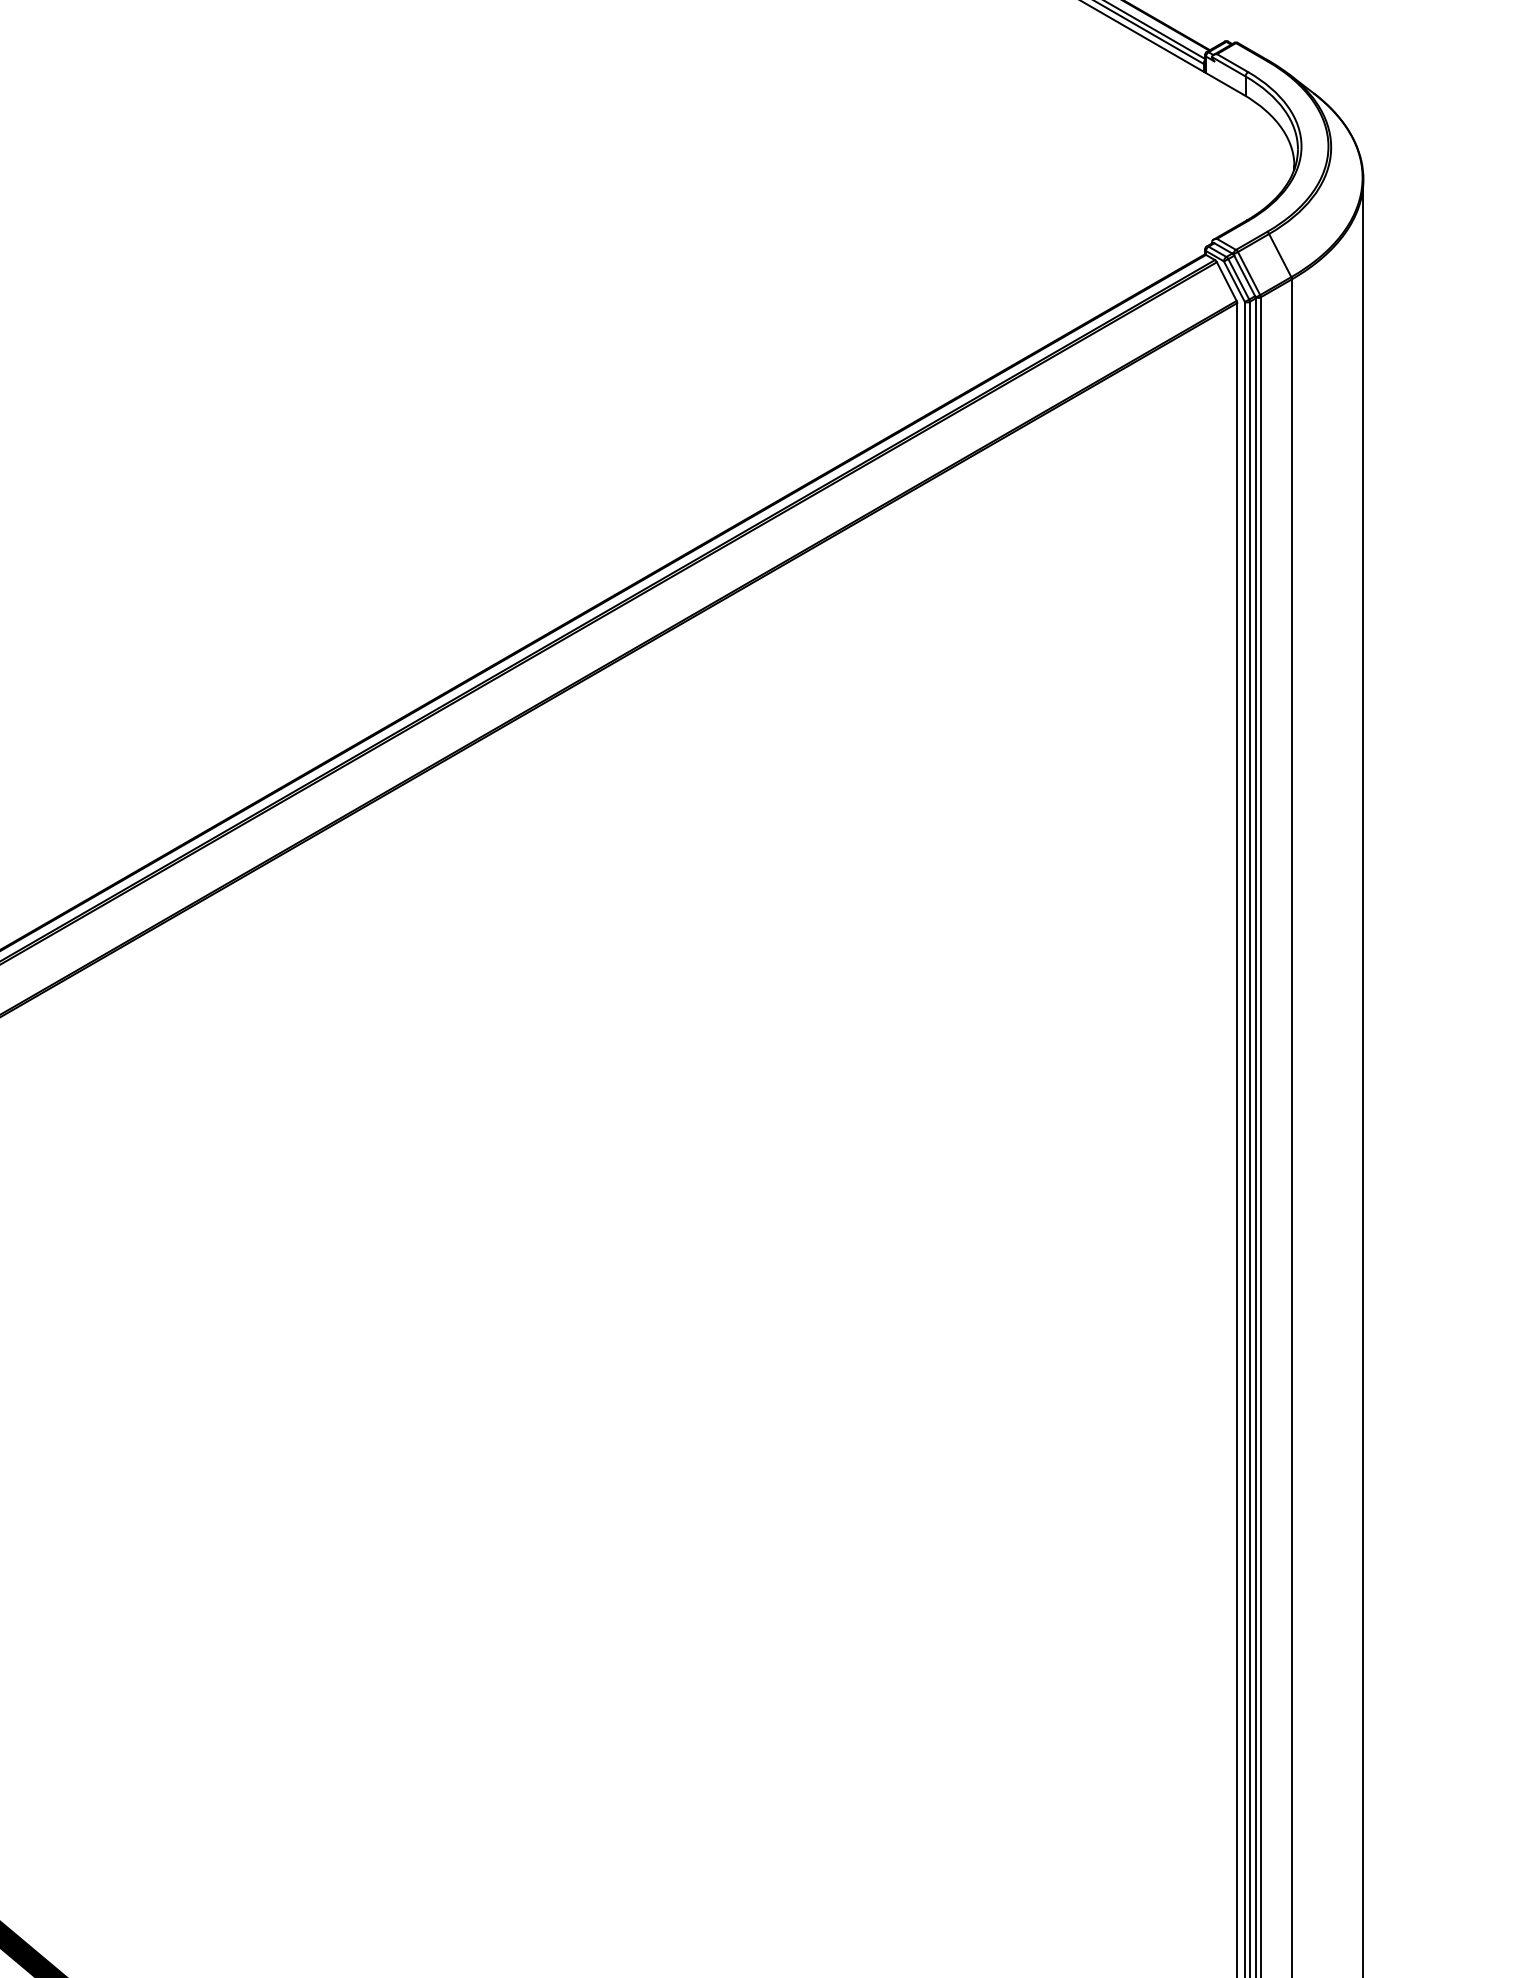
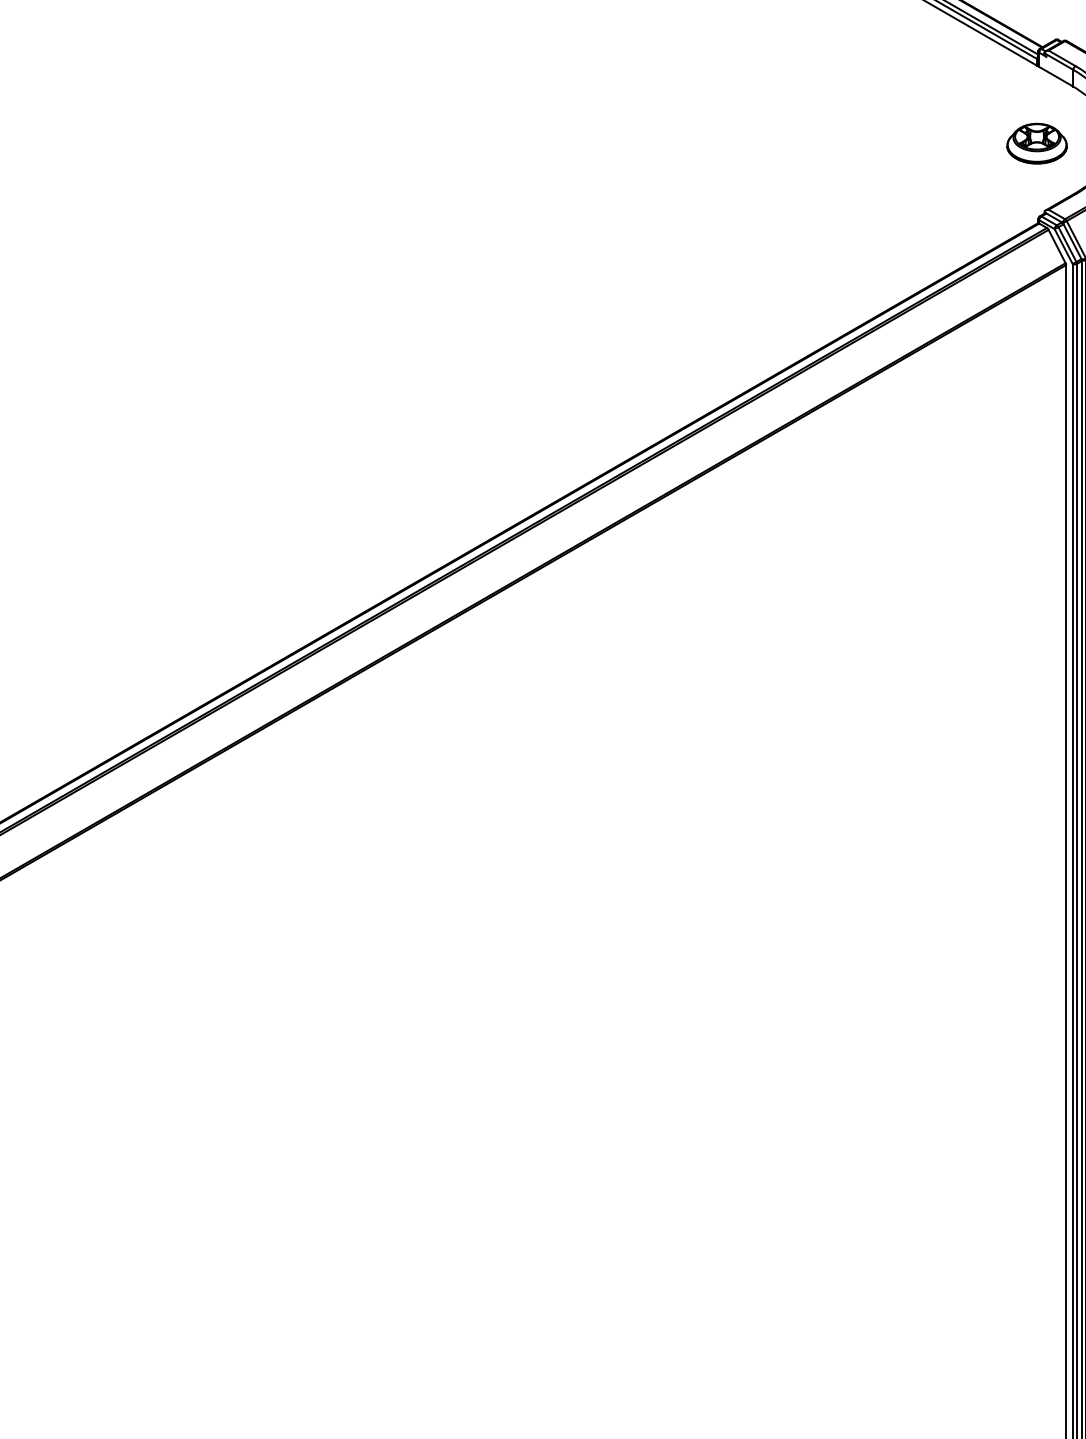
part: (1203, 162) -> (1037, 143), added

